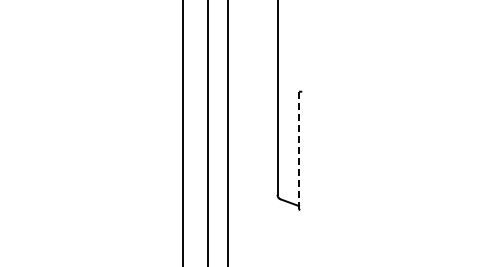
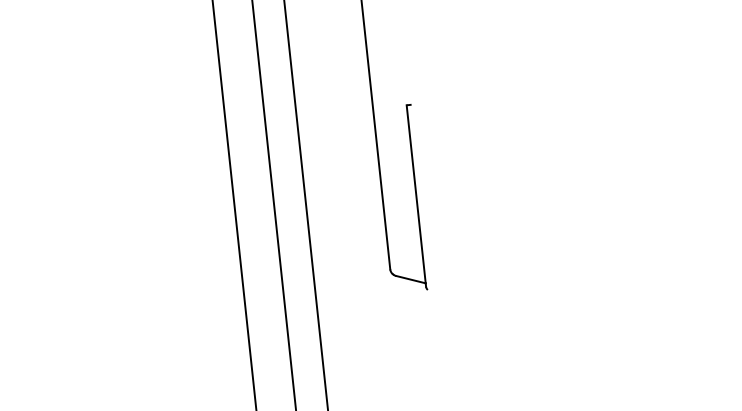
line: (299, 149) -> (416, 195), dashed -> solid

